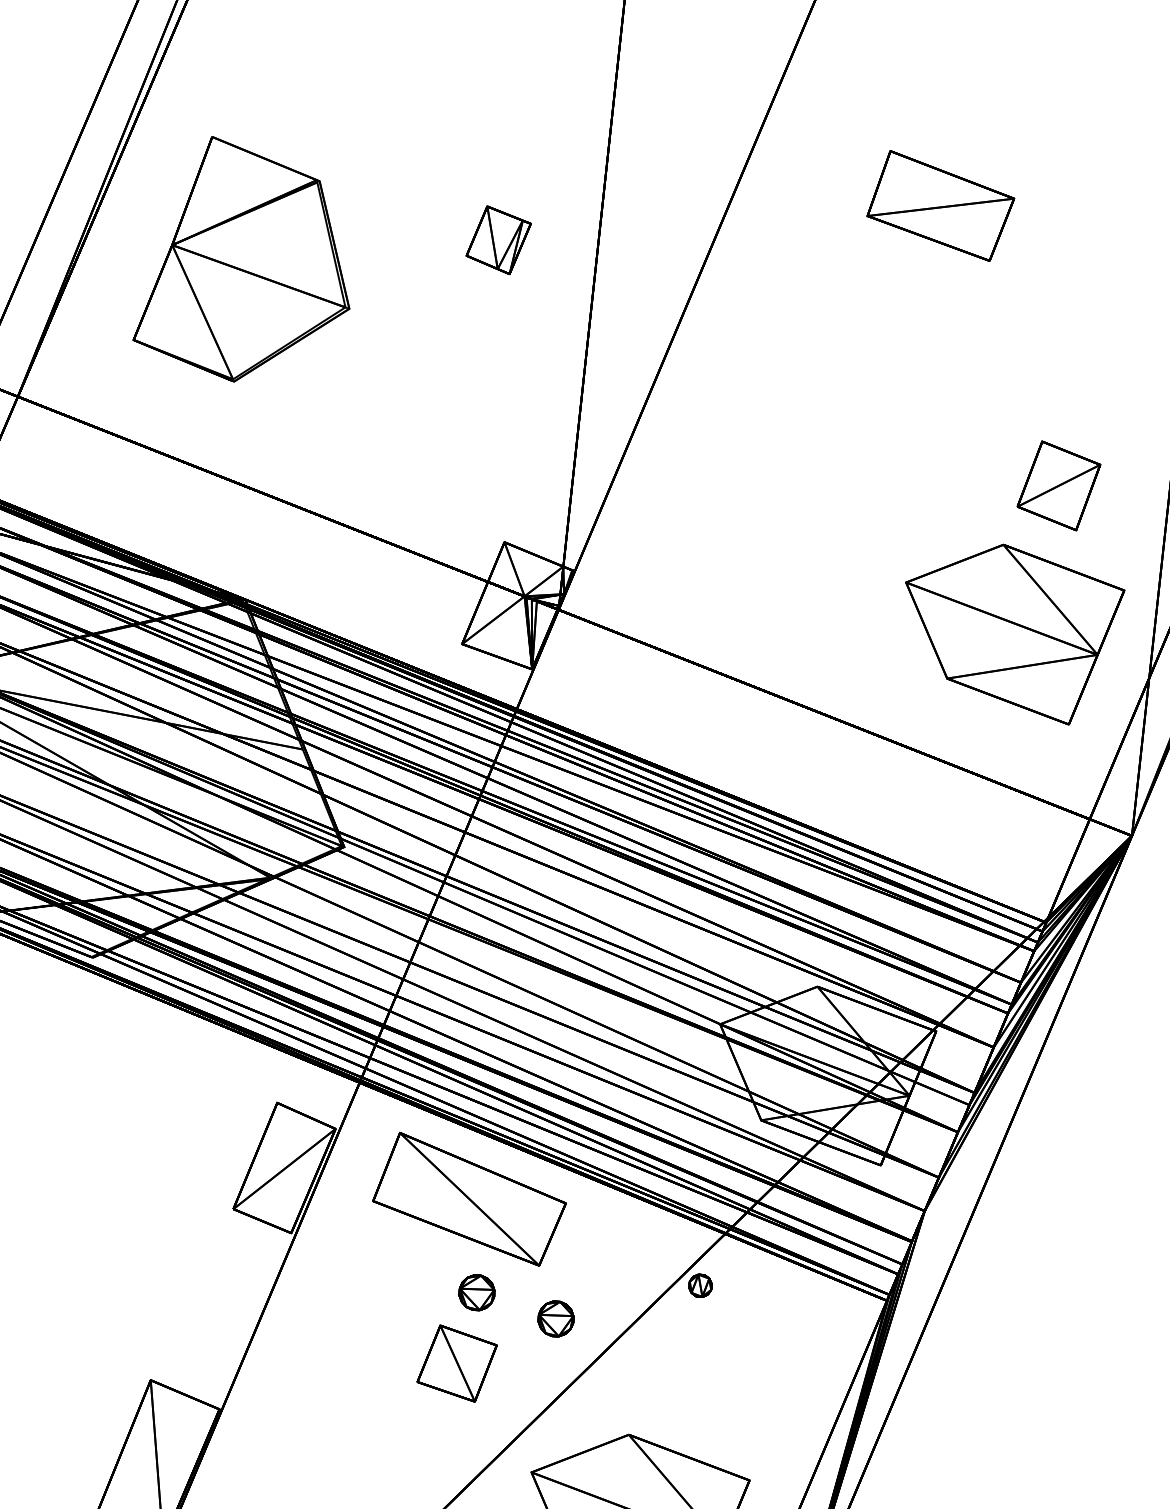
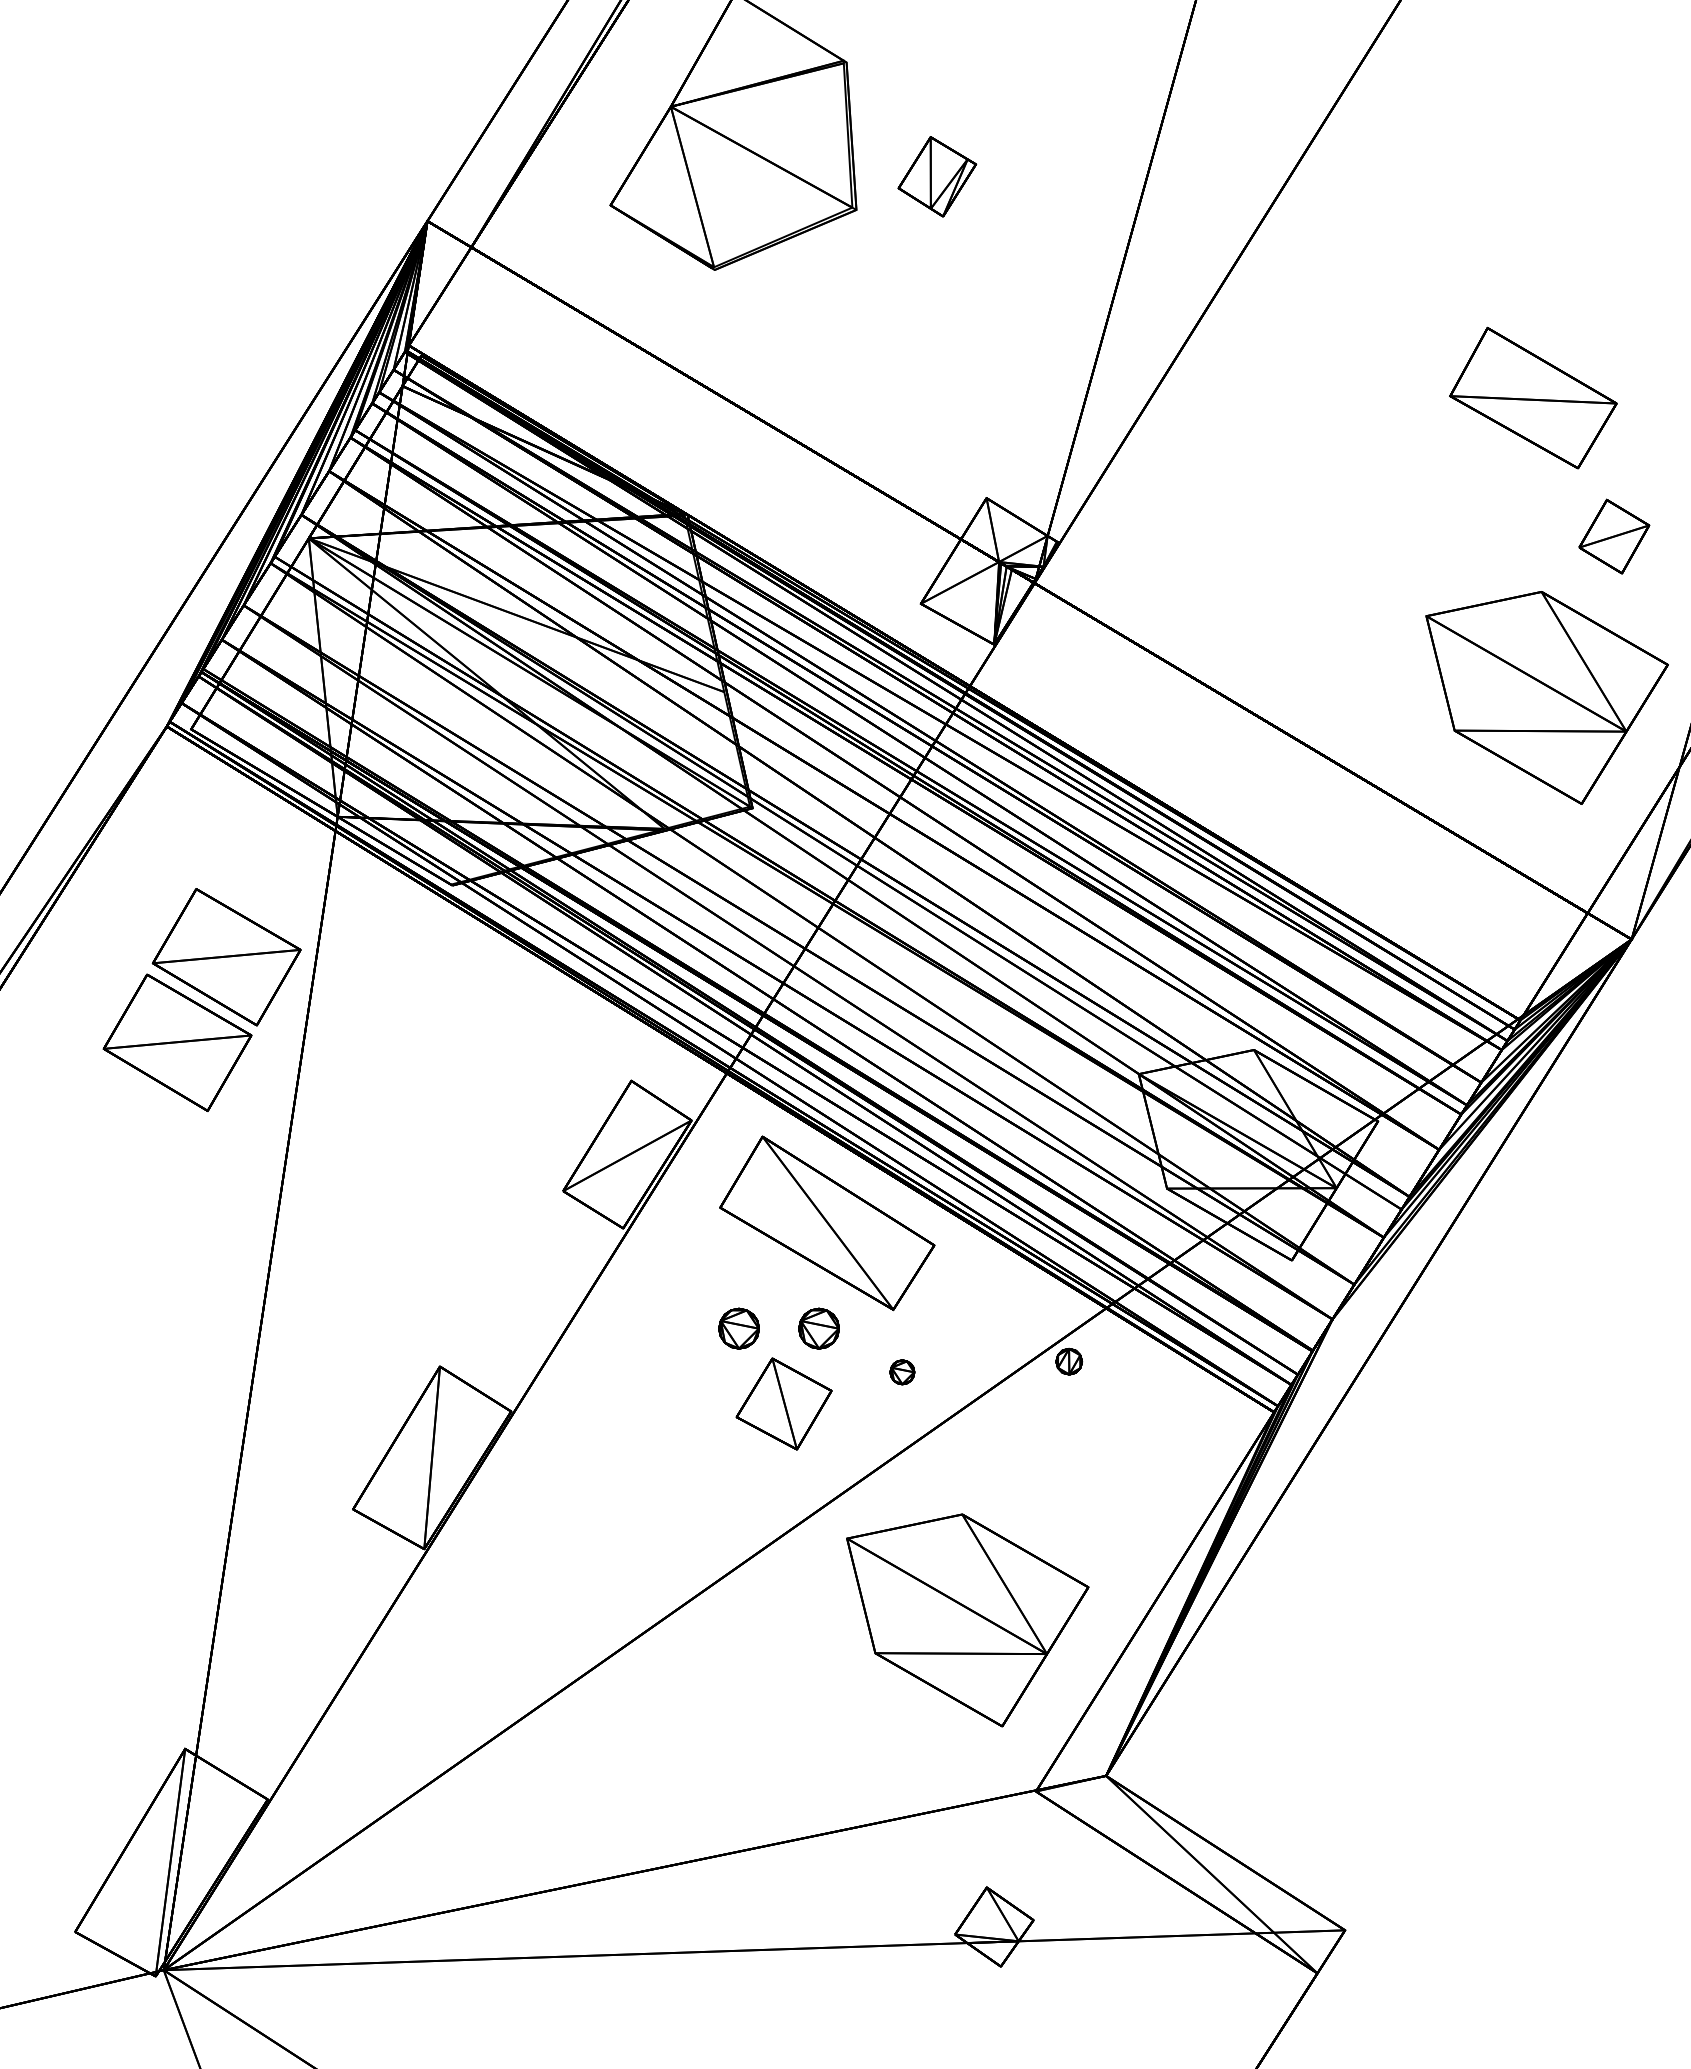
part: (940, 205) -> (1533, 397), moved
part: (498, 239) -> (937, 176), moved
part: (1059, 485) -> (1614, 536), size x0.7
part: (406, 1304) -> (738, 1328), added
part: (556, 1319) -> (902, 1372), size x0.6

